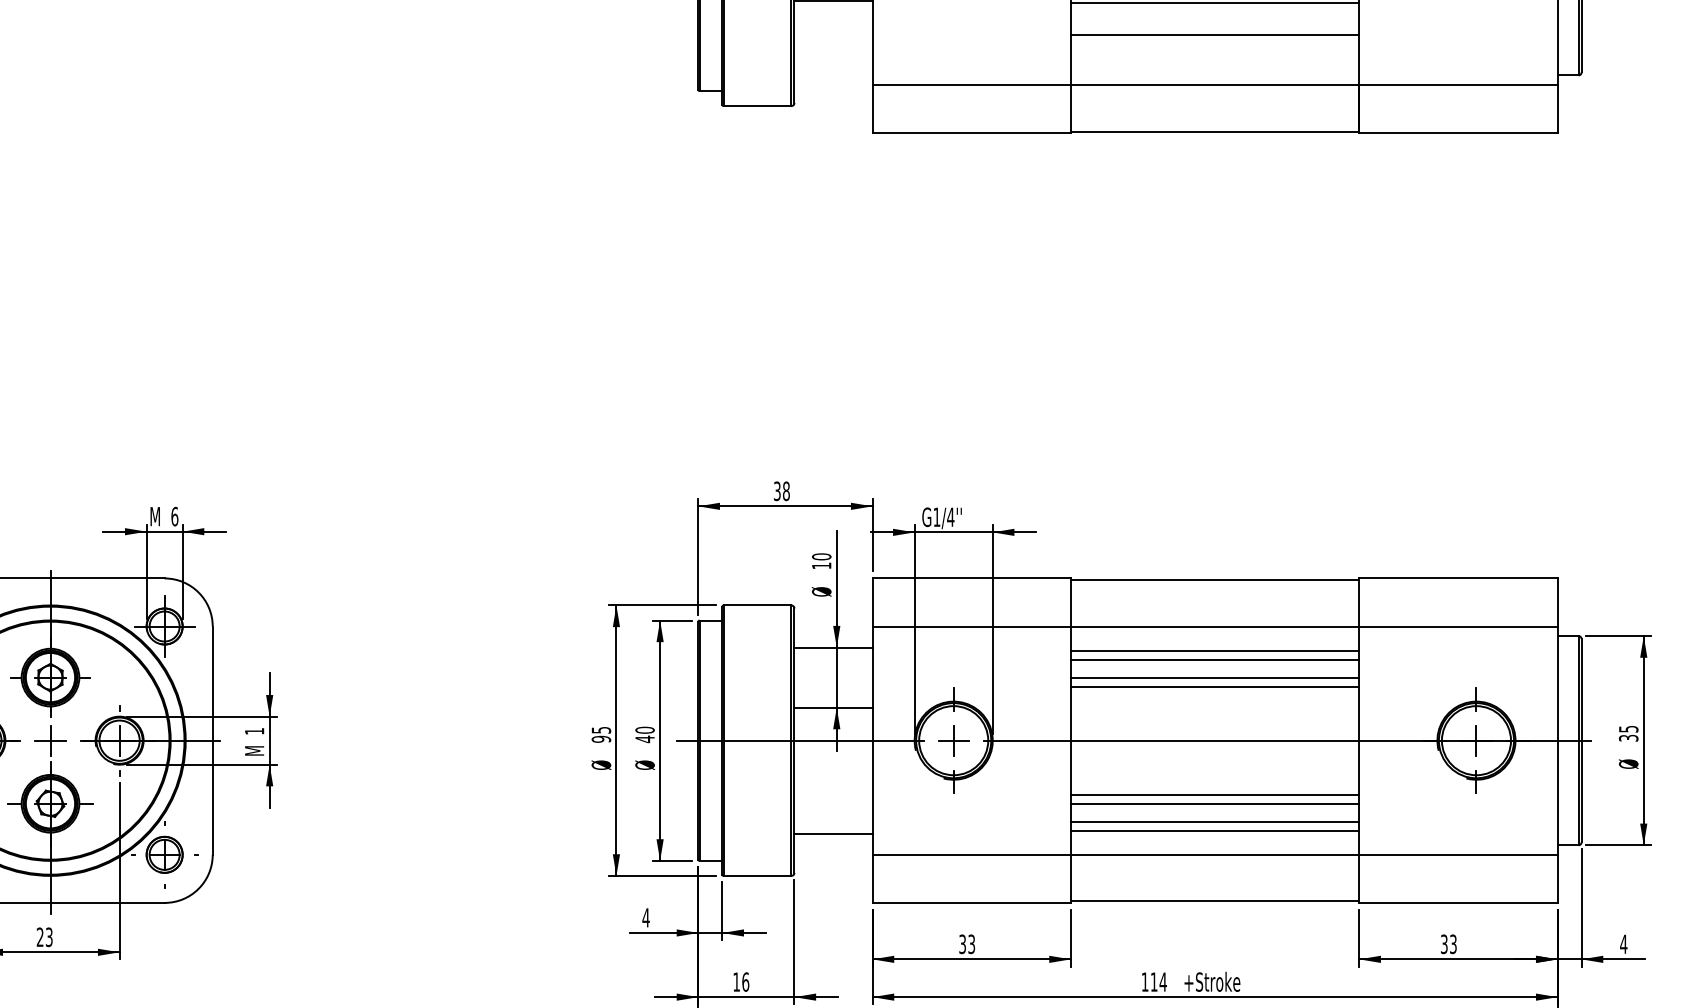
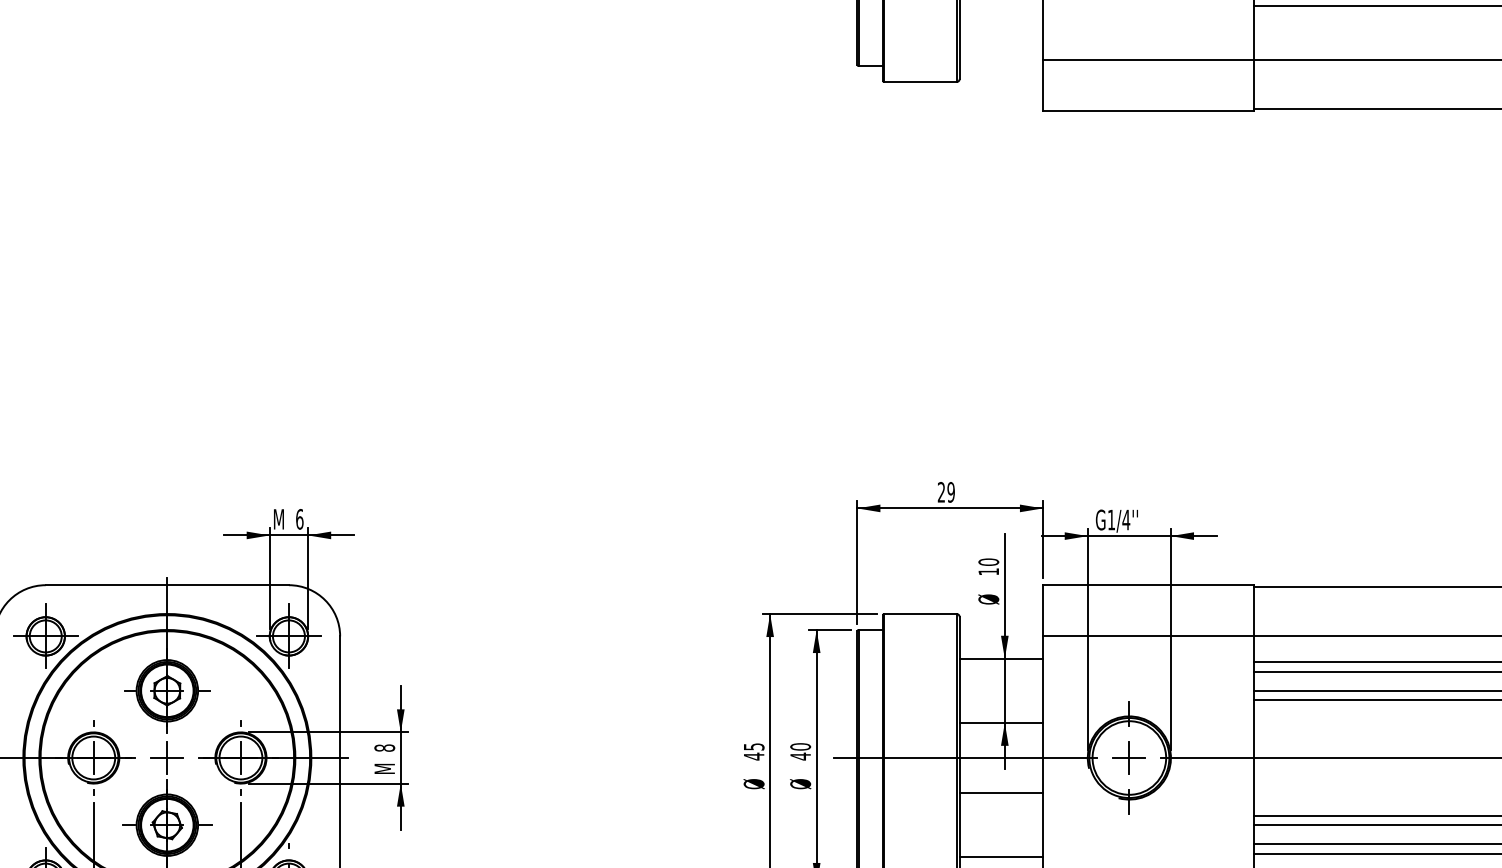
text: (781, 491) -> (945, 492), 38 -> 29
text: (254, 730) -> (384, 747), 1 -> 8
text: (601, 739) -> (754, 756), 95 -> 45
line: (833, 773) -> (1001, 792), added

